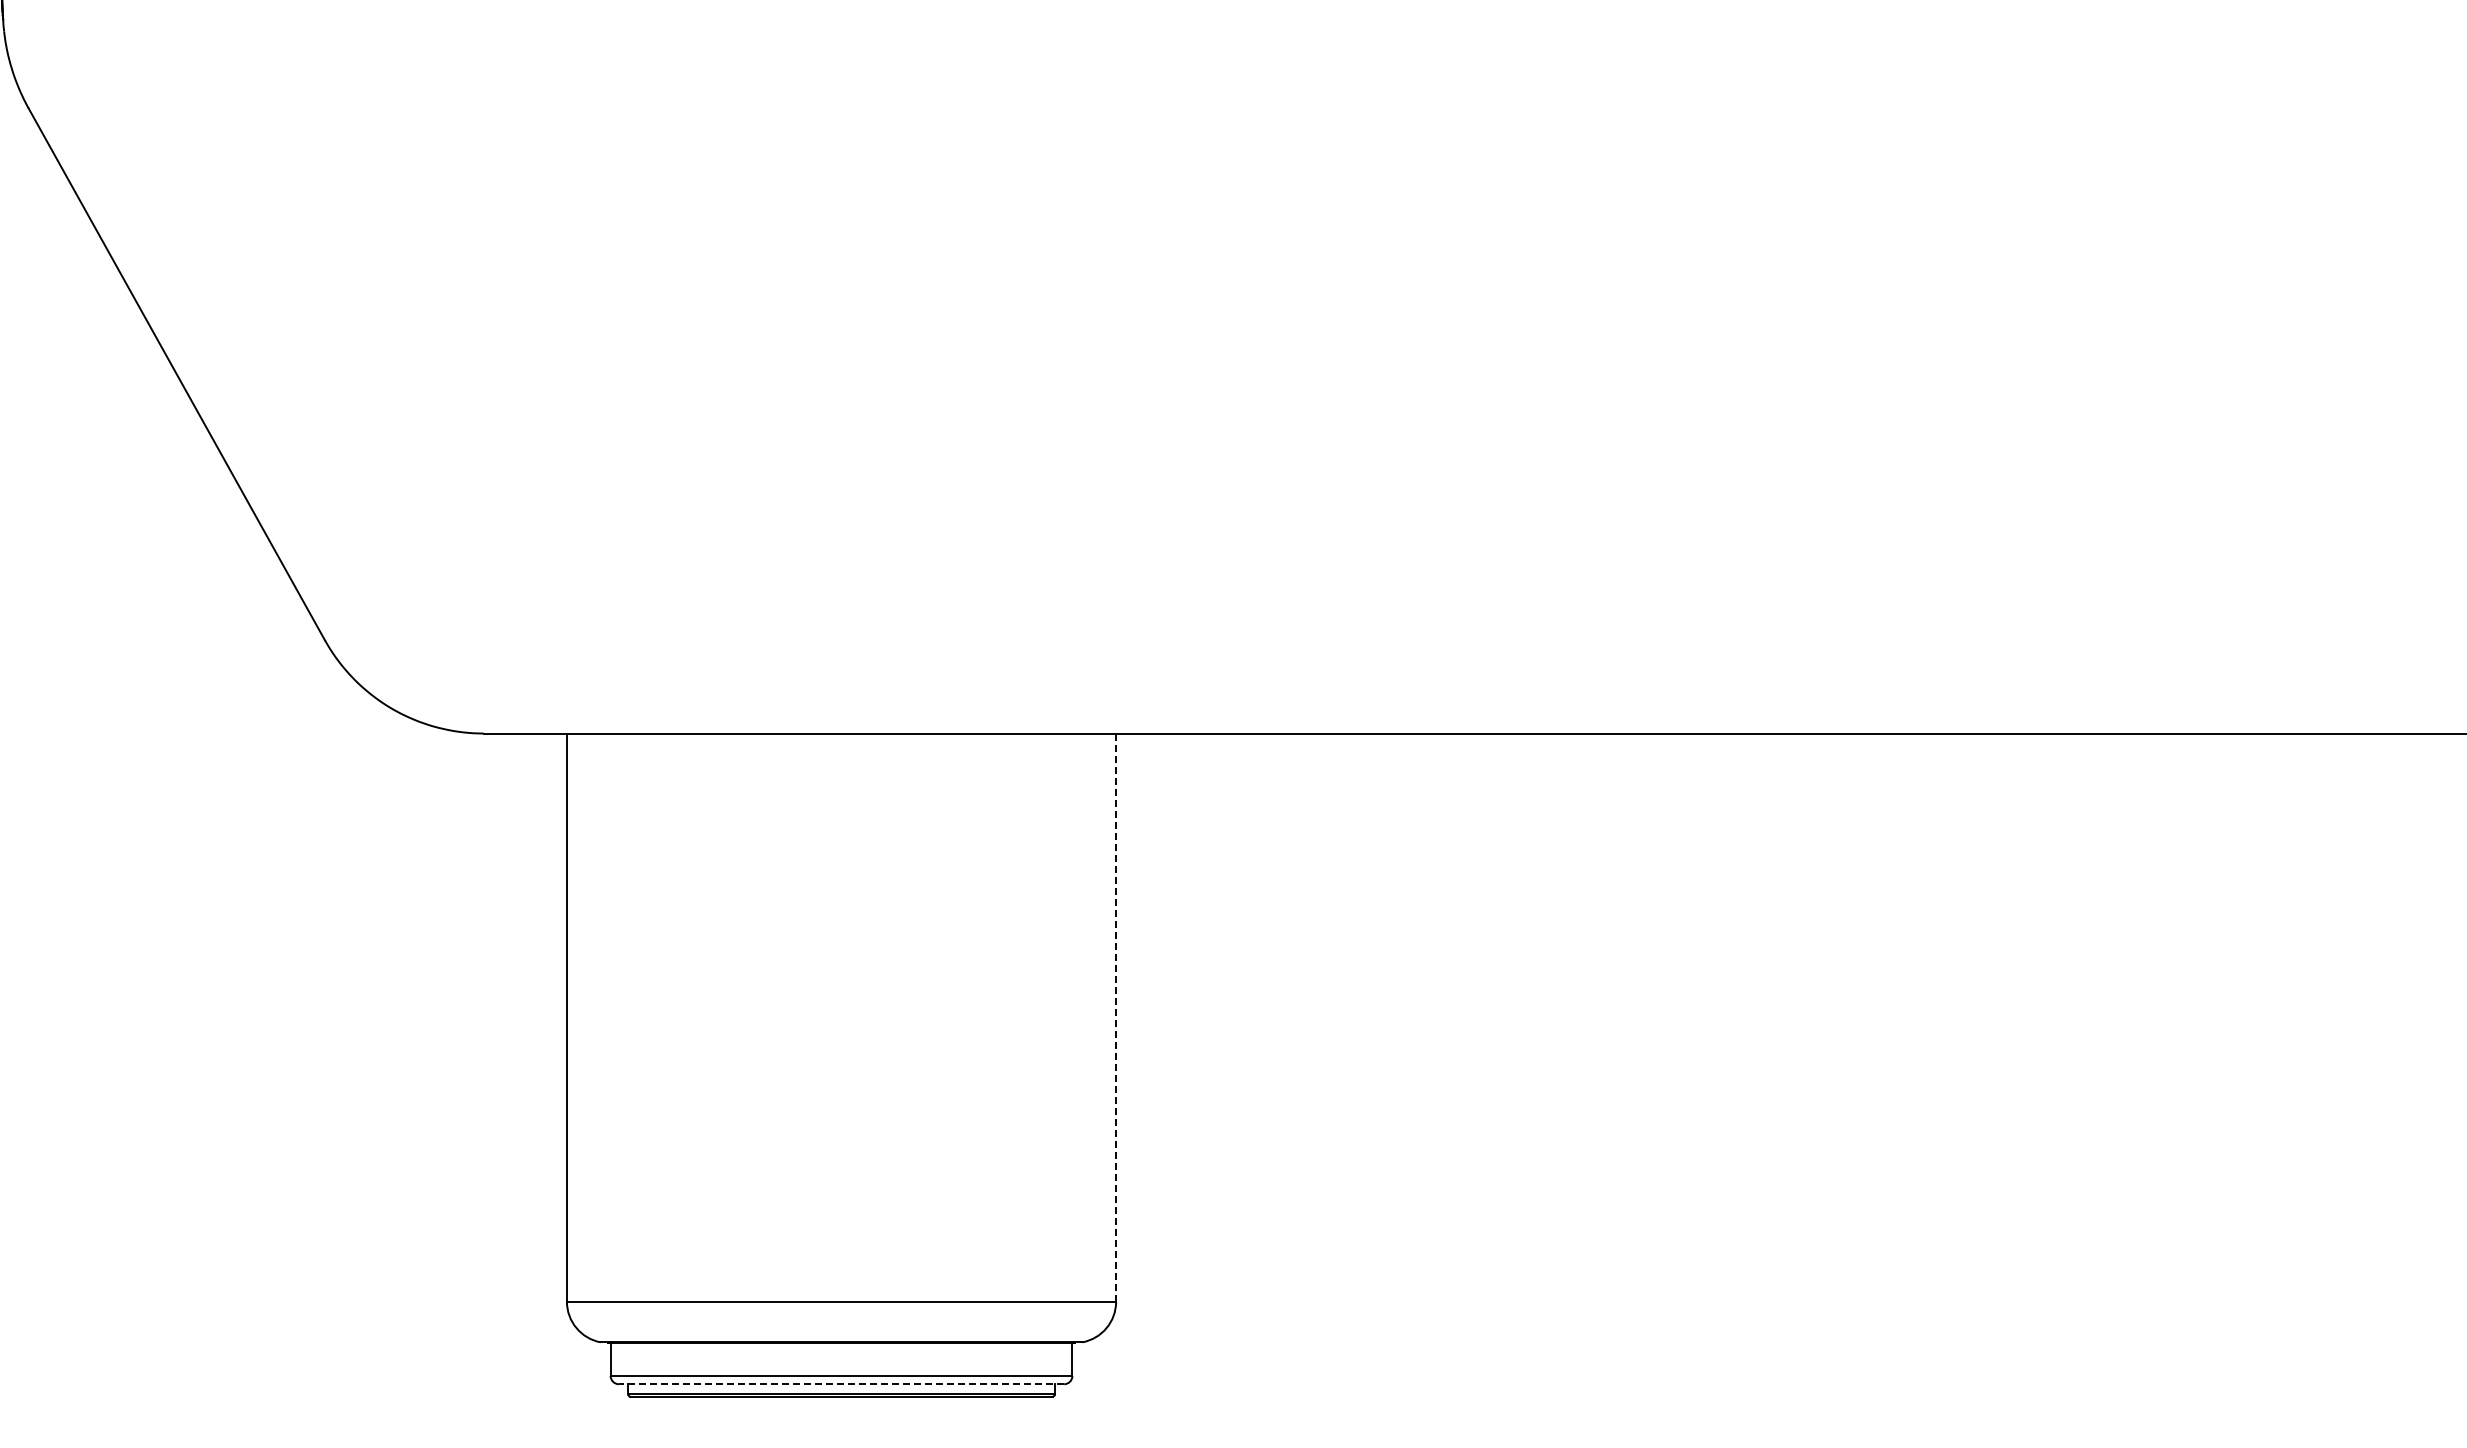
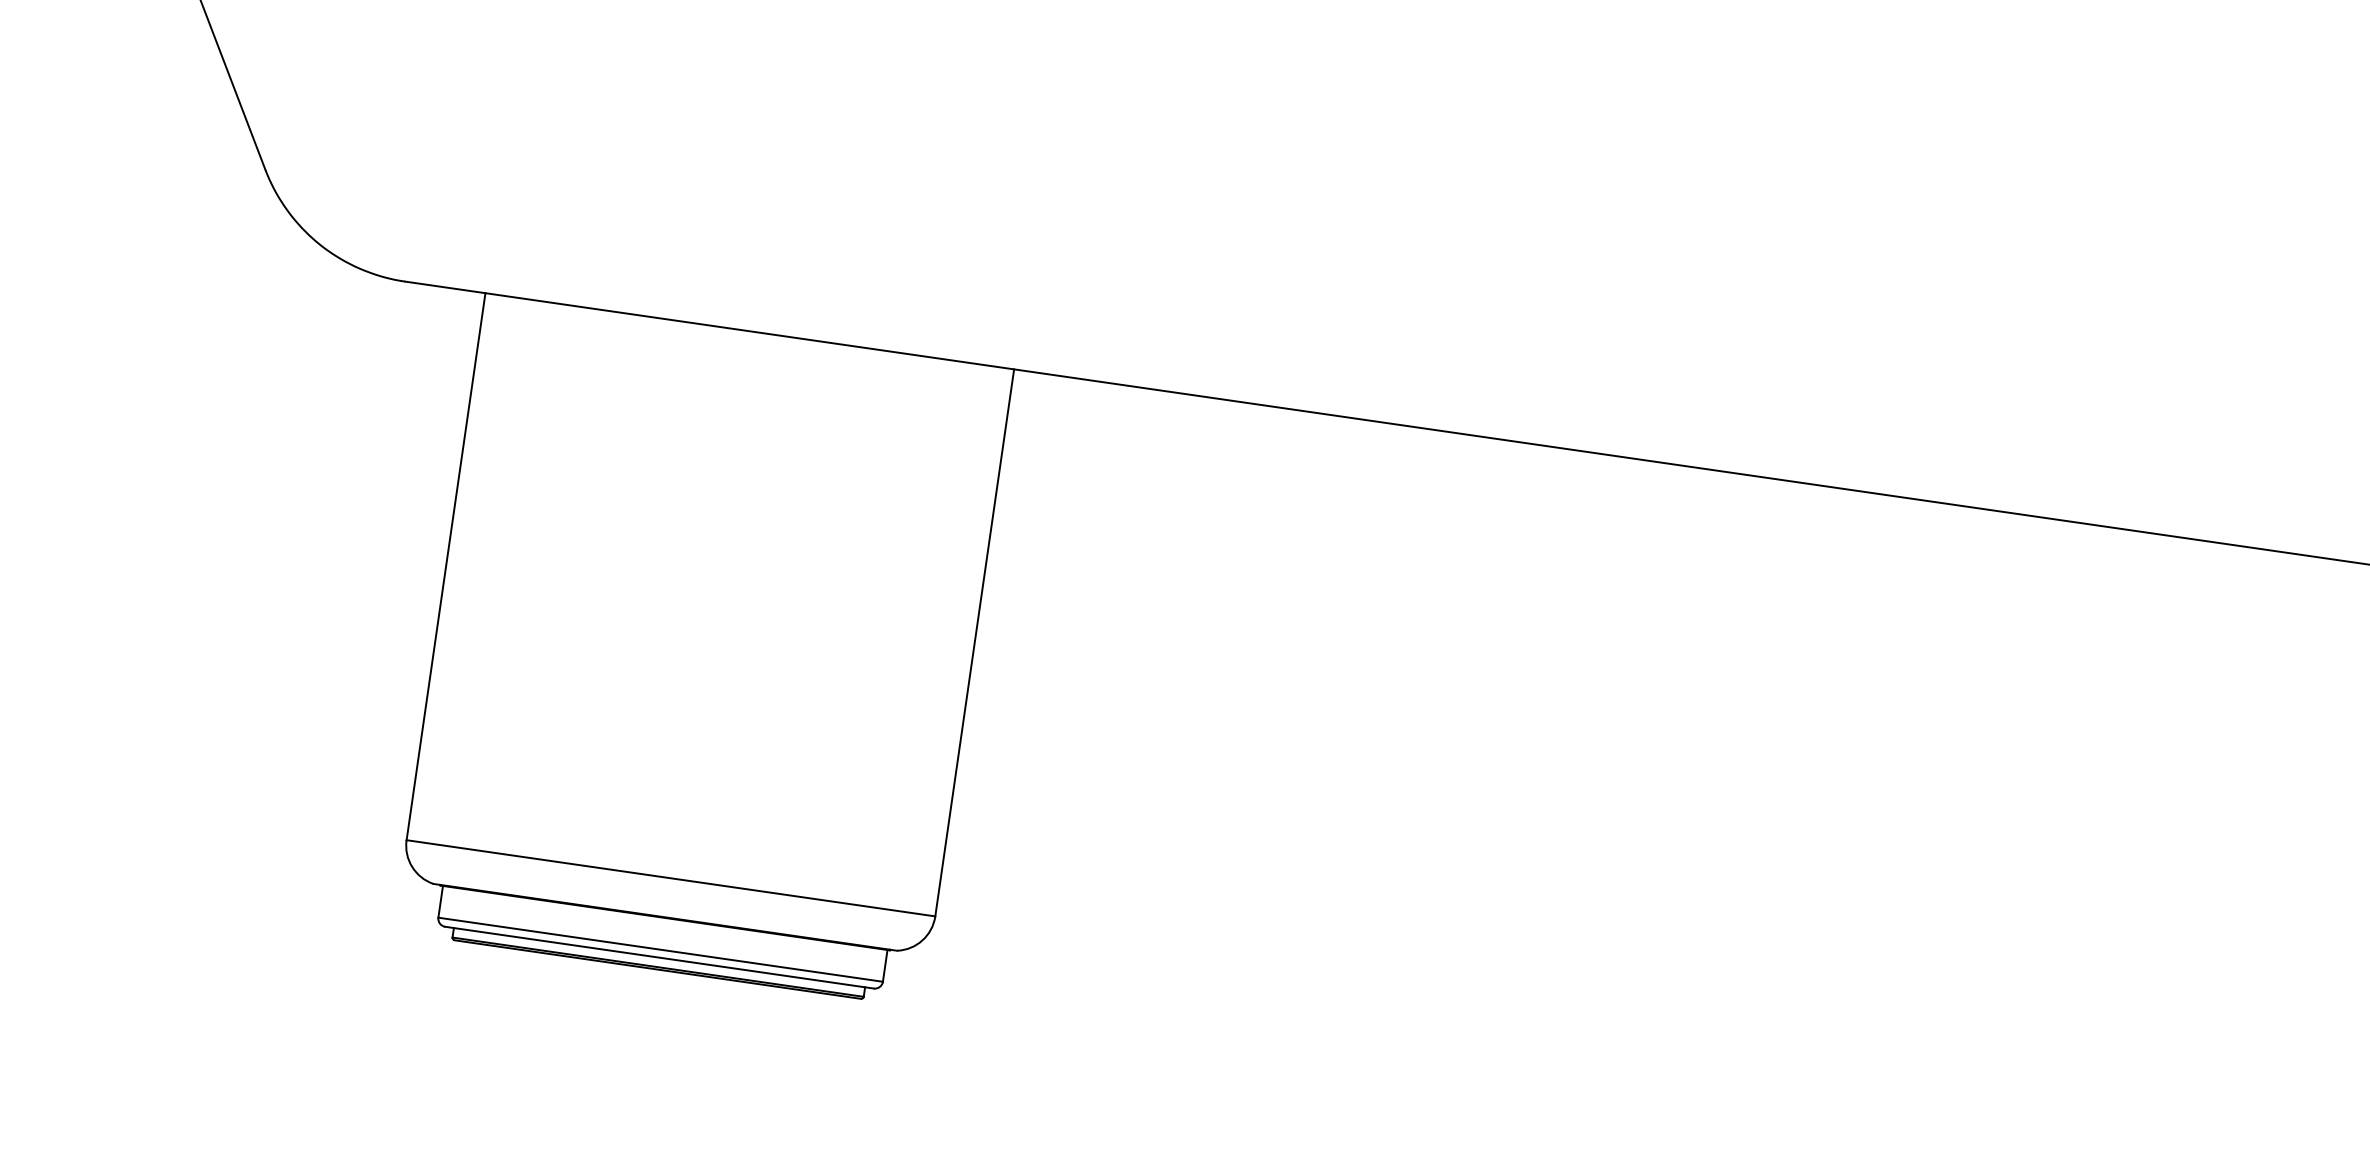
line: (1116, 1017) -> (975, 642), dashed -> solid
line: (841, 1384) -> (659, 957), dashed -> solid

